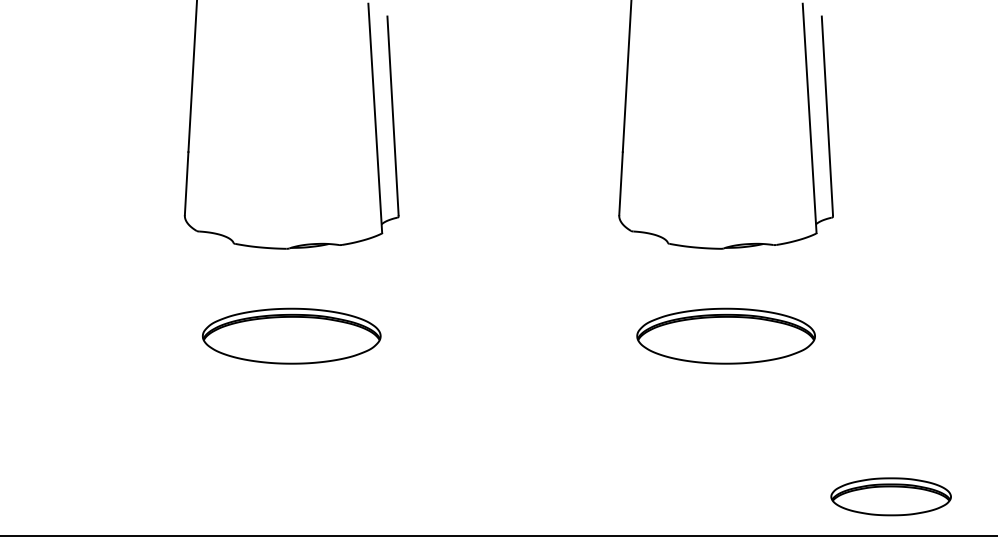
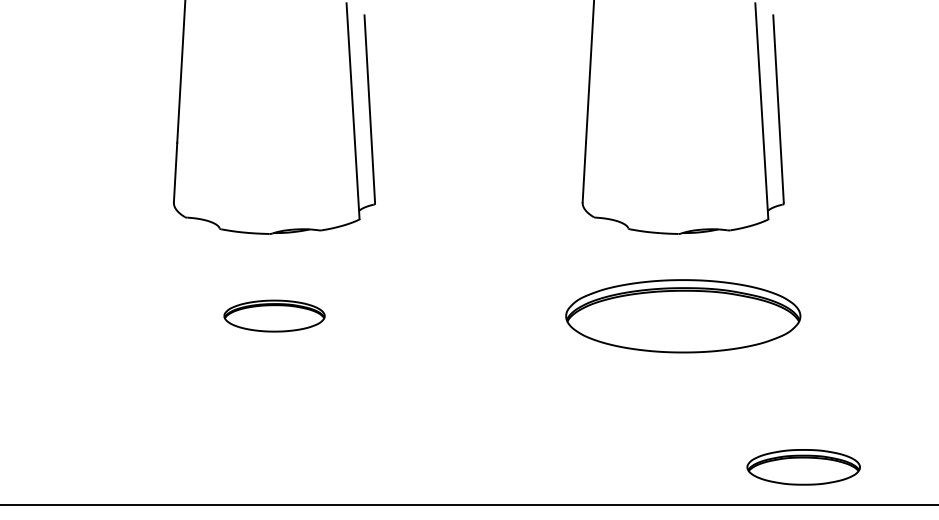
part: (291, 335) -> (274, 315), size x0.6
part: (725, 335) -> (682, 315), size x1.4
part: (890, 496) -> (803, 467), moved

